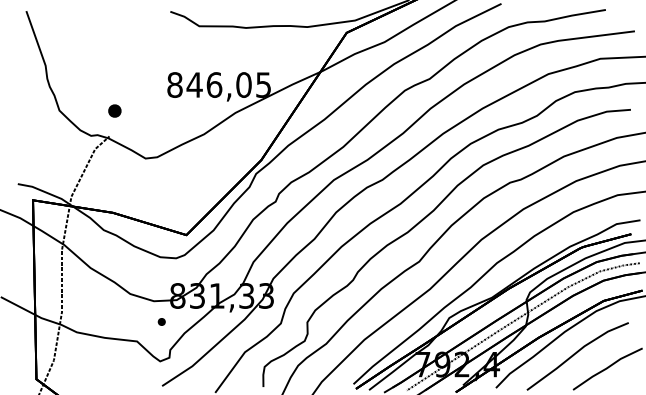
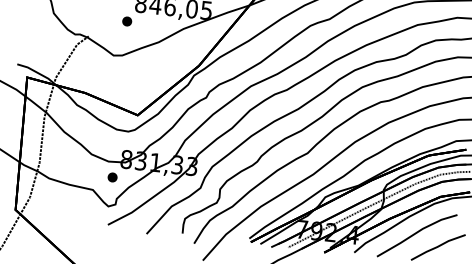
part: (114, 110) -> (126, 21), moved
part: (161, 321) -> (112, 177), size x1.67

